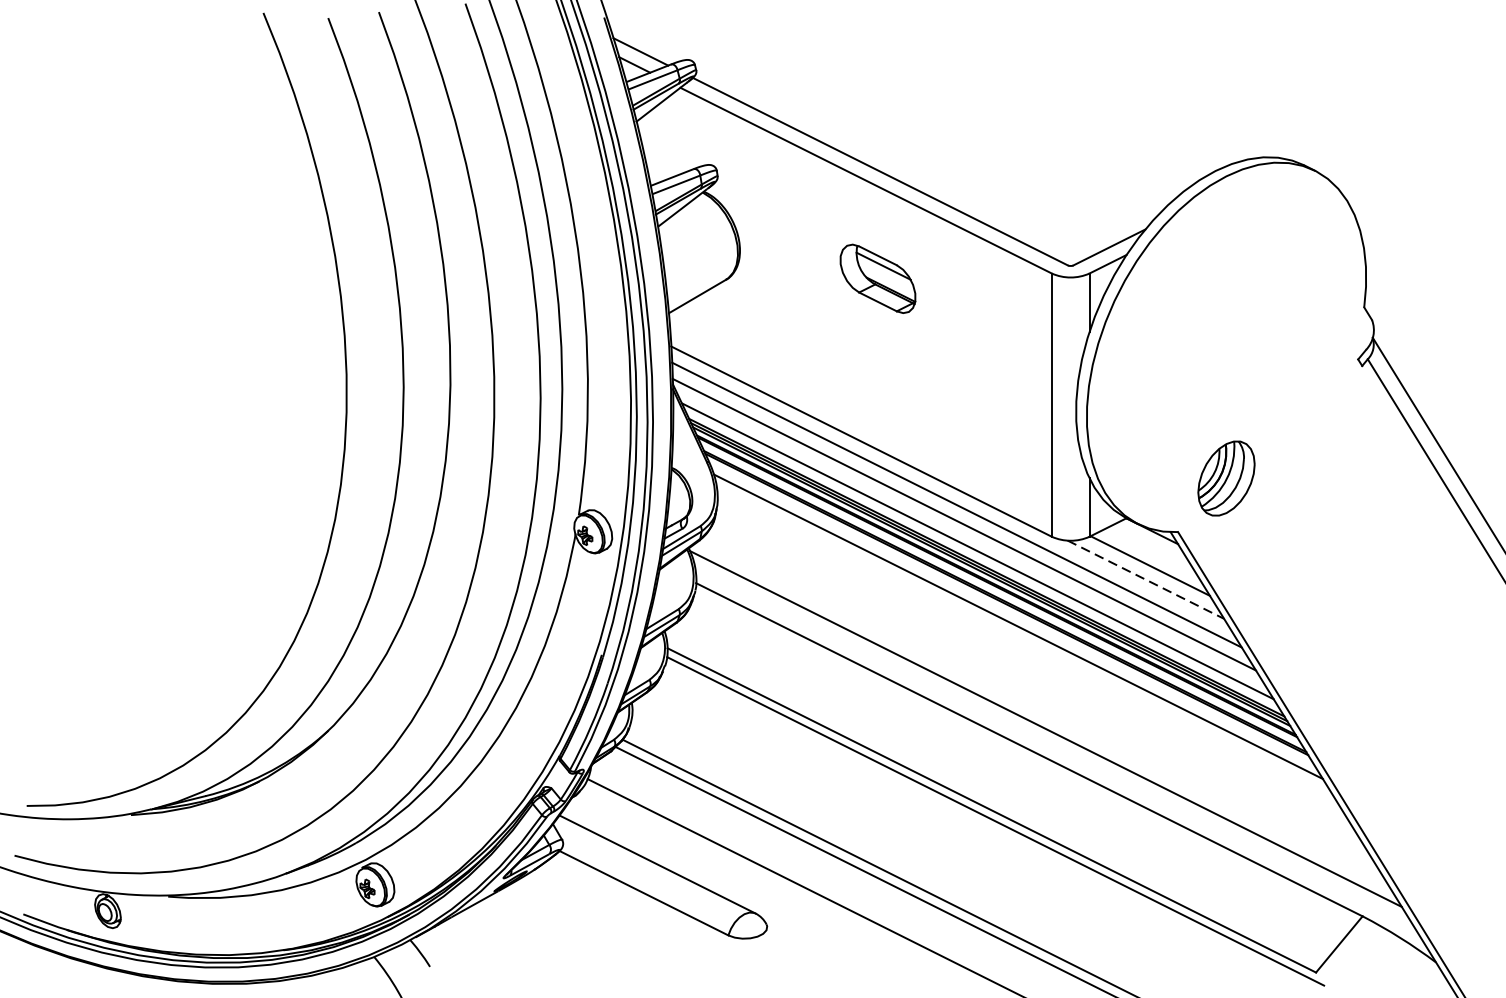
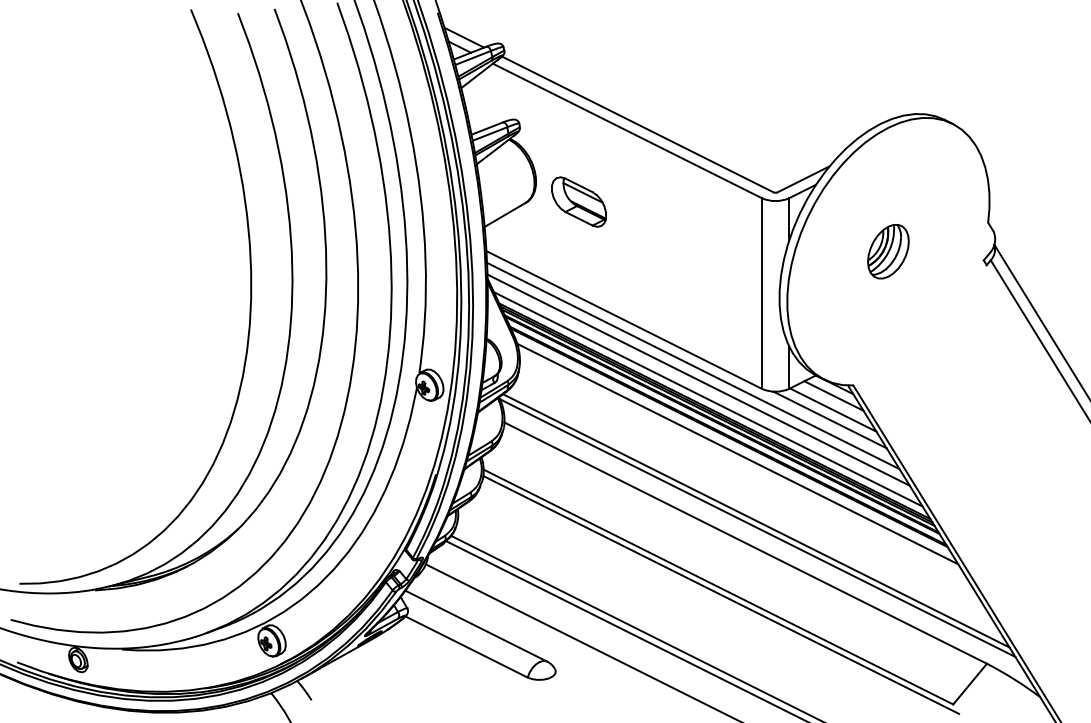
part: (878, 278) -> (579, 201), moved
part: (1226, 478) -> (888, 251), moved
line: (1150, 545) -> (833, 395), added
line: (1146, 580) -> (830, 420), dashed -> solid
line: (1044, 718) -> (756, 520), added

